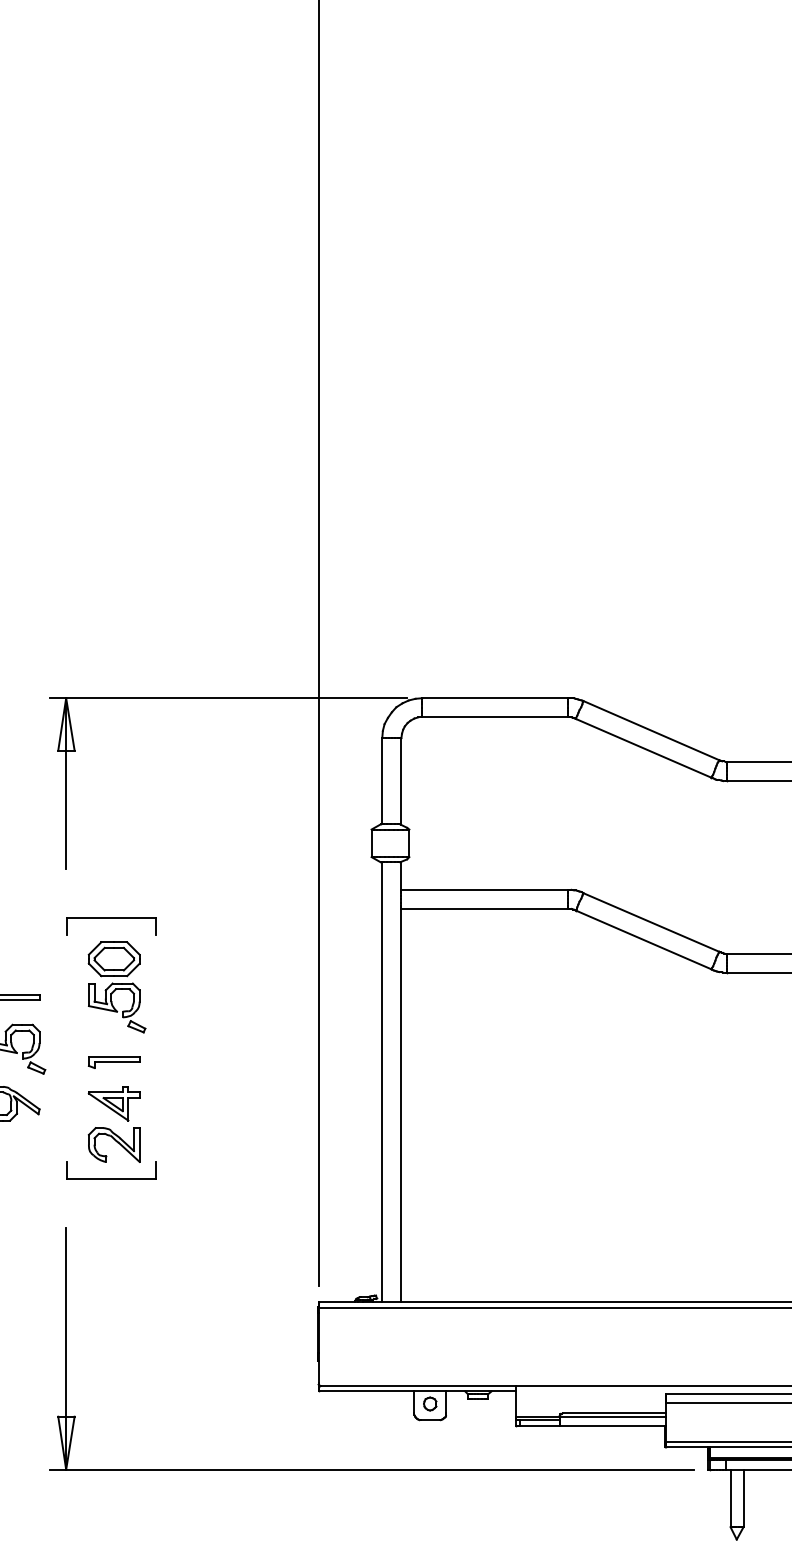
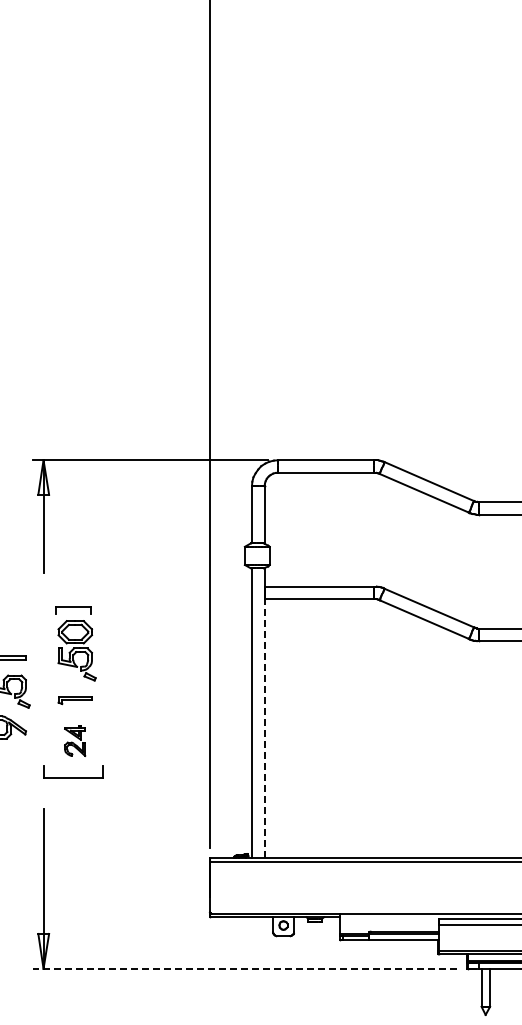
part: (111, 926) -> (73, 610), size x0.6
line: (401, 1105) -> (264, 728), solid -> dashed
part: (113, 1123) -> (74, 740), size x0.6
line: (370, 1469) -> (244, 968), solid -> dashed

